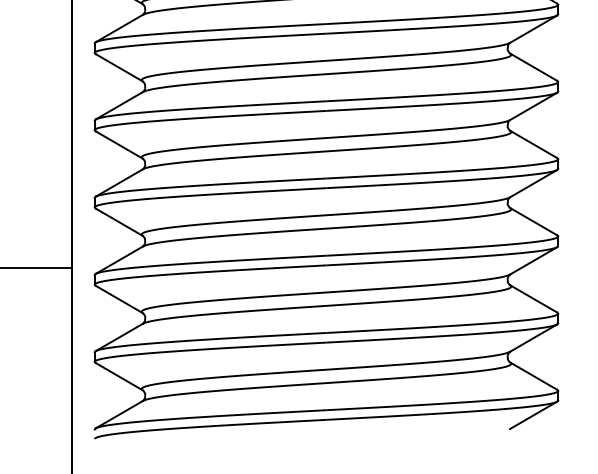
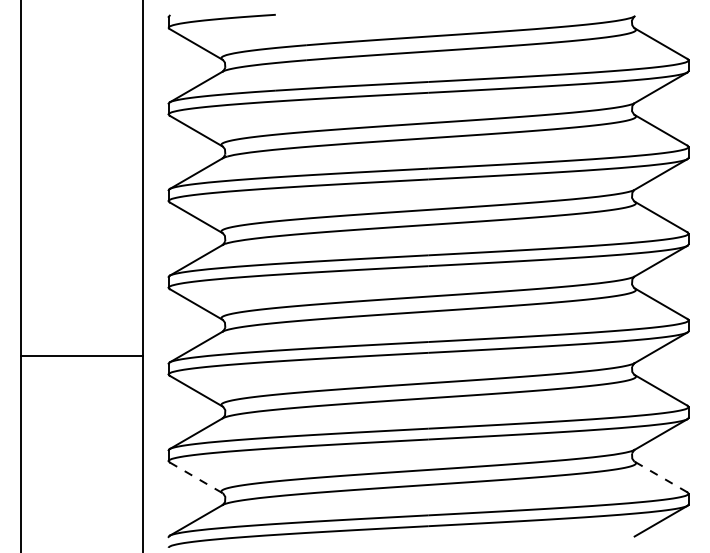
line: (119, 376) -> (196, 477), solid -> dashed
line: (533, 376) -> (661, 477), solid -> dashed

